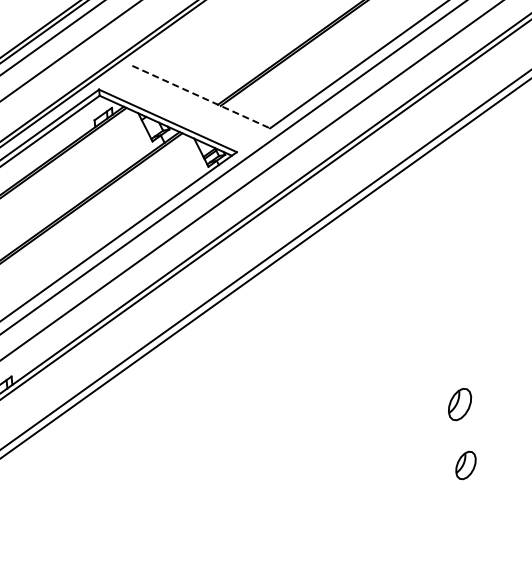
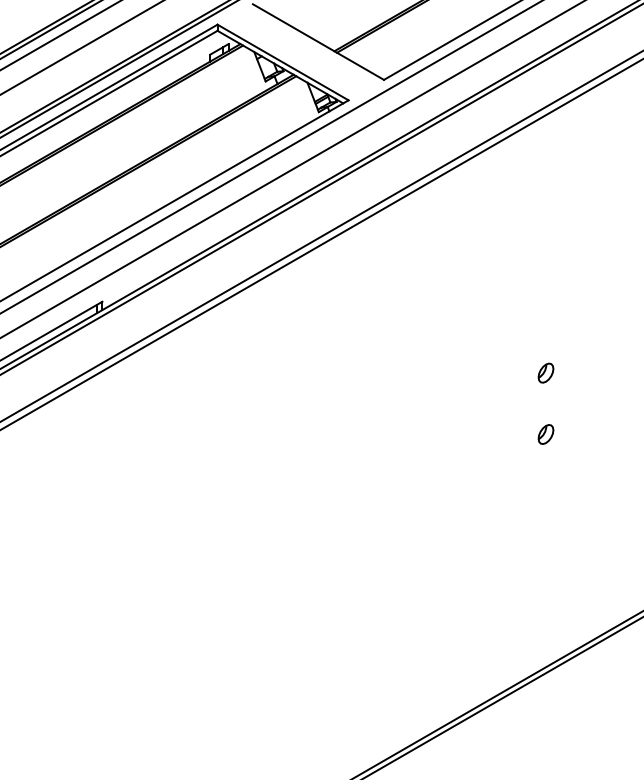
line: (201, 97) -> (318, 42), dashed -> solid
part: (459, 403) -> (545, 372), size x0.62
part: (465, 465) -> (545, 434), size x0.71

